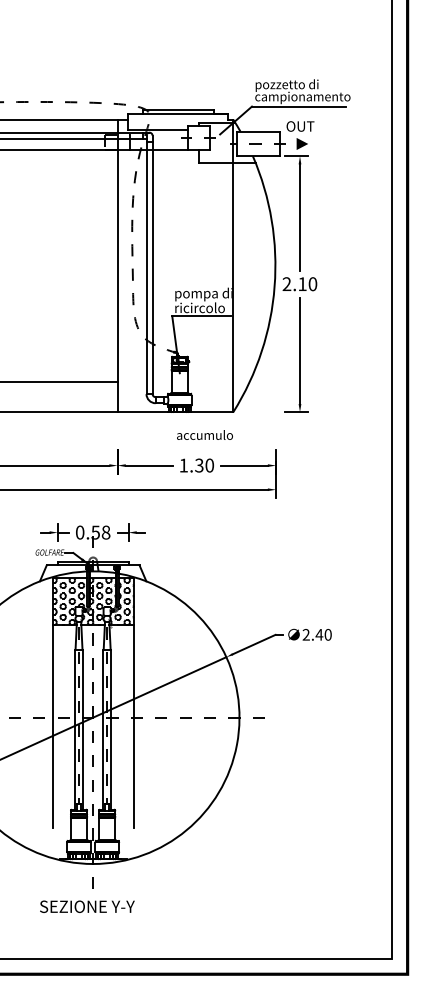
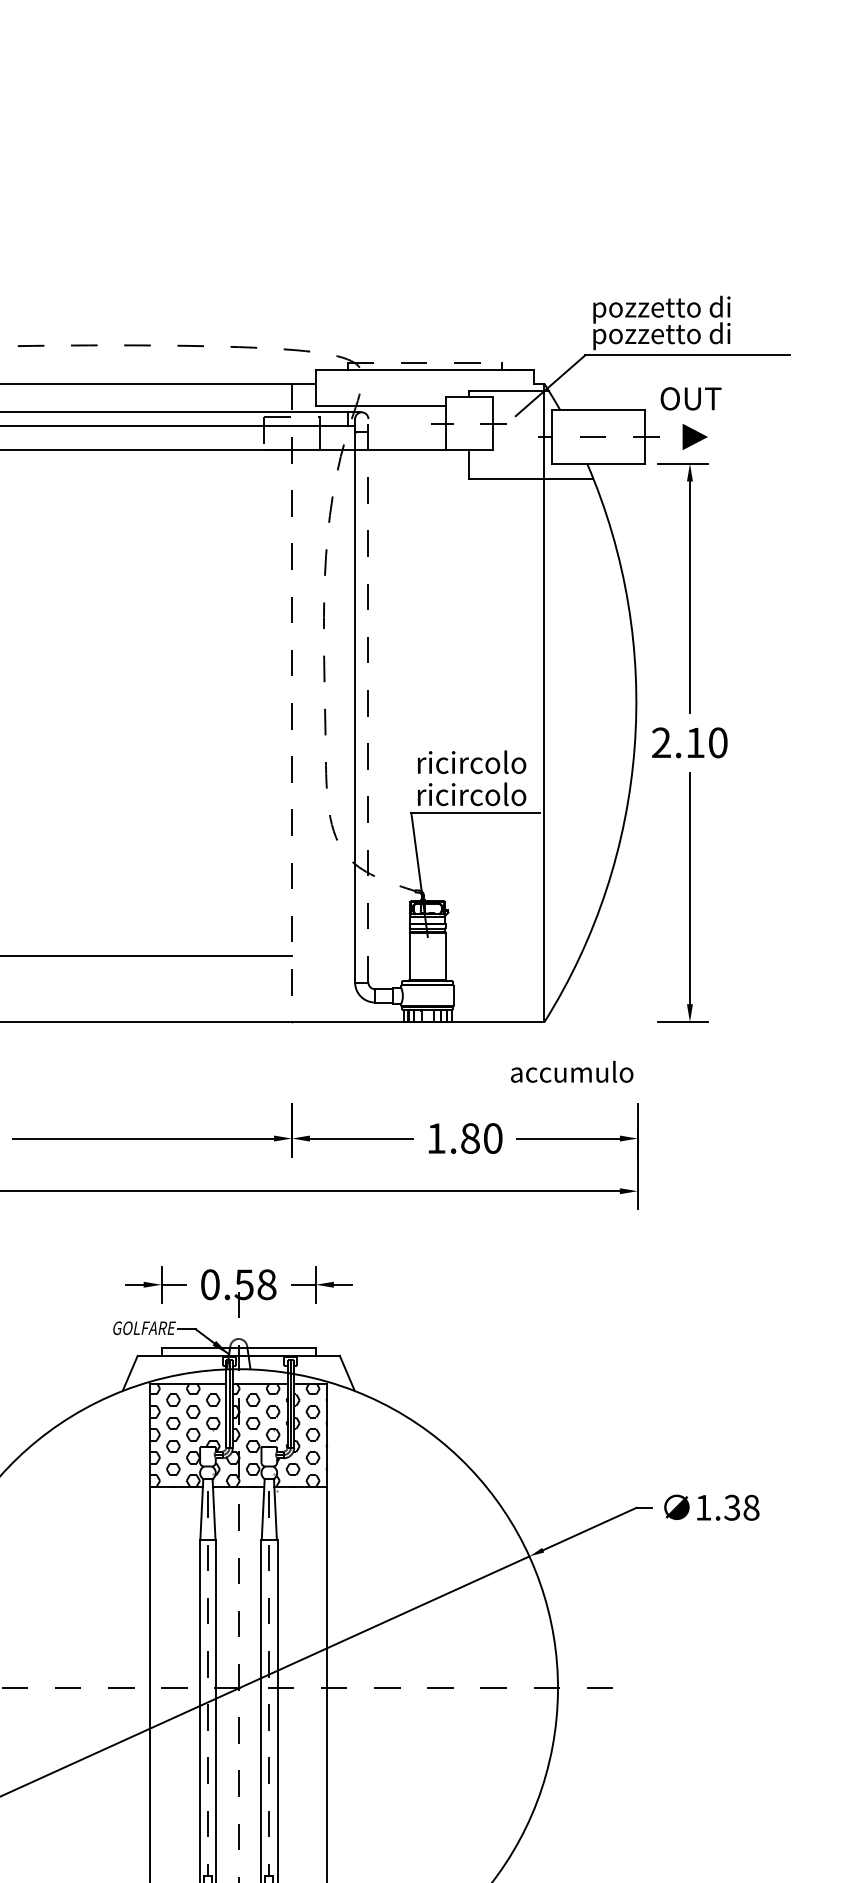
text: (302, 97) -> (695, 335), campionamento -> pozzetto di
line: (178, 109) -> (424, 361), solid -> dashed
line: (152, 264) -> (368, 699), solid -> dashed
line: (117, 266) -> (291, 704), solid -> dashed
text: (203, 294) -> (479, 765), pompa di -> ricircolo
text: (204, 434) -> (571, 1070), moved
text: (199, 465) -> (470, 1138), 1.30 -> 1.80
text: (316, 634) -> (725, 1506), 2.40 -> 1.38

